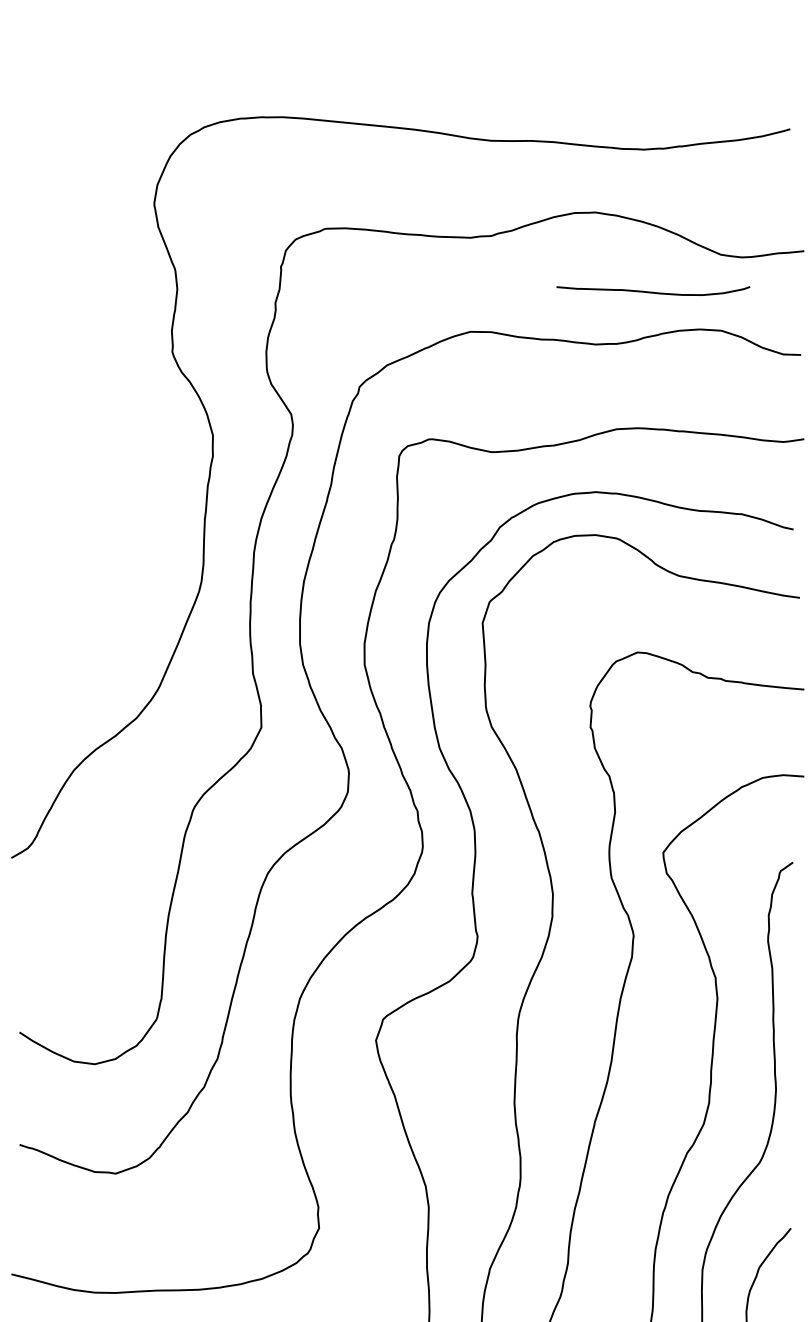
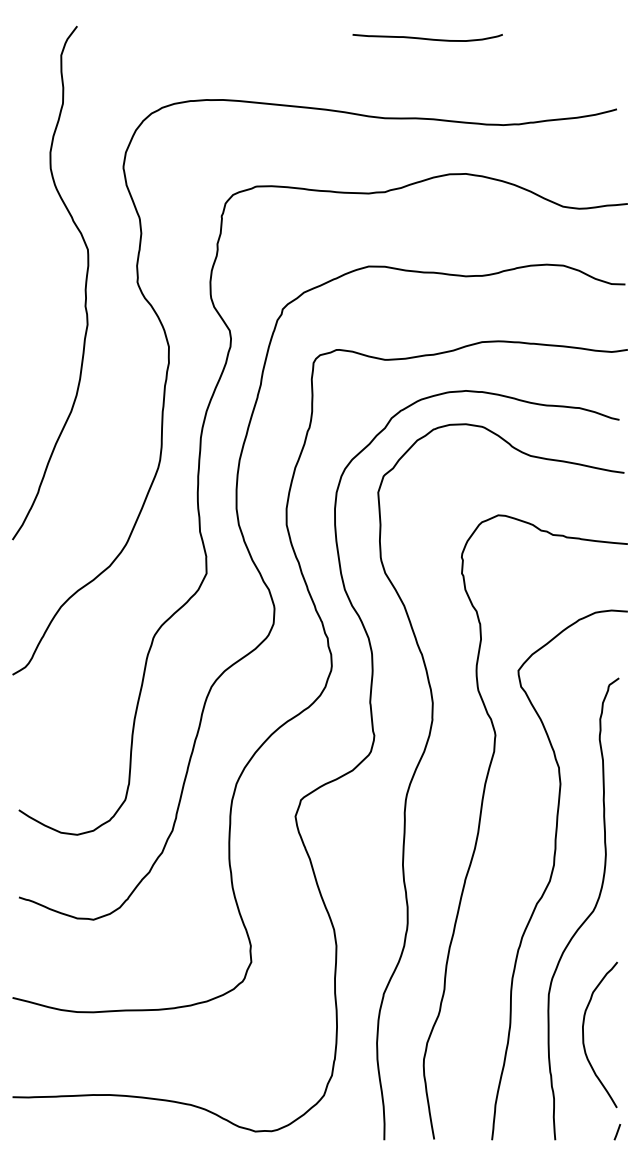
curve: (653, 291) -> (427, 38), moved
curve: (104, 360) -> (84, 288), added

